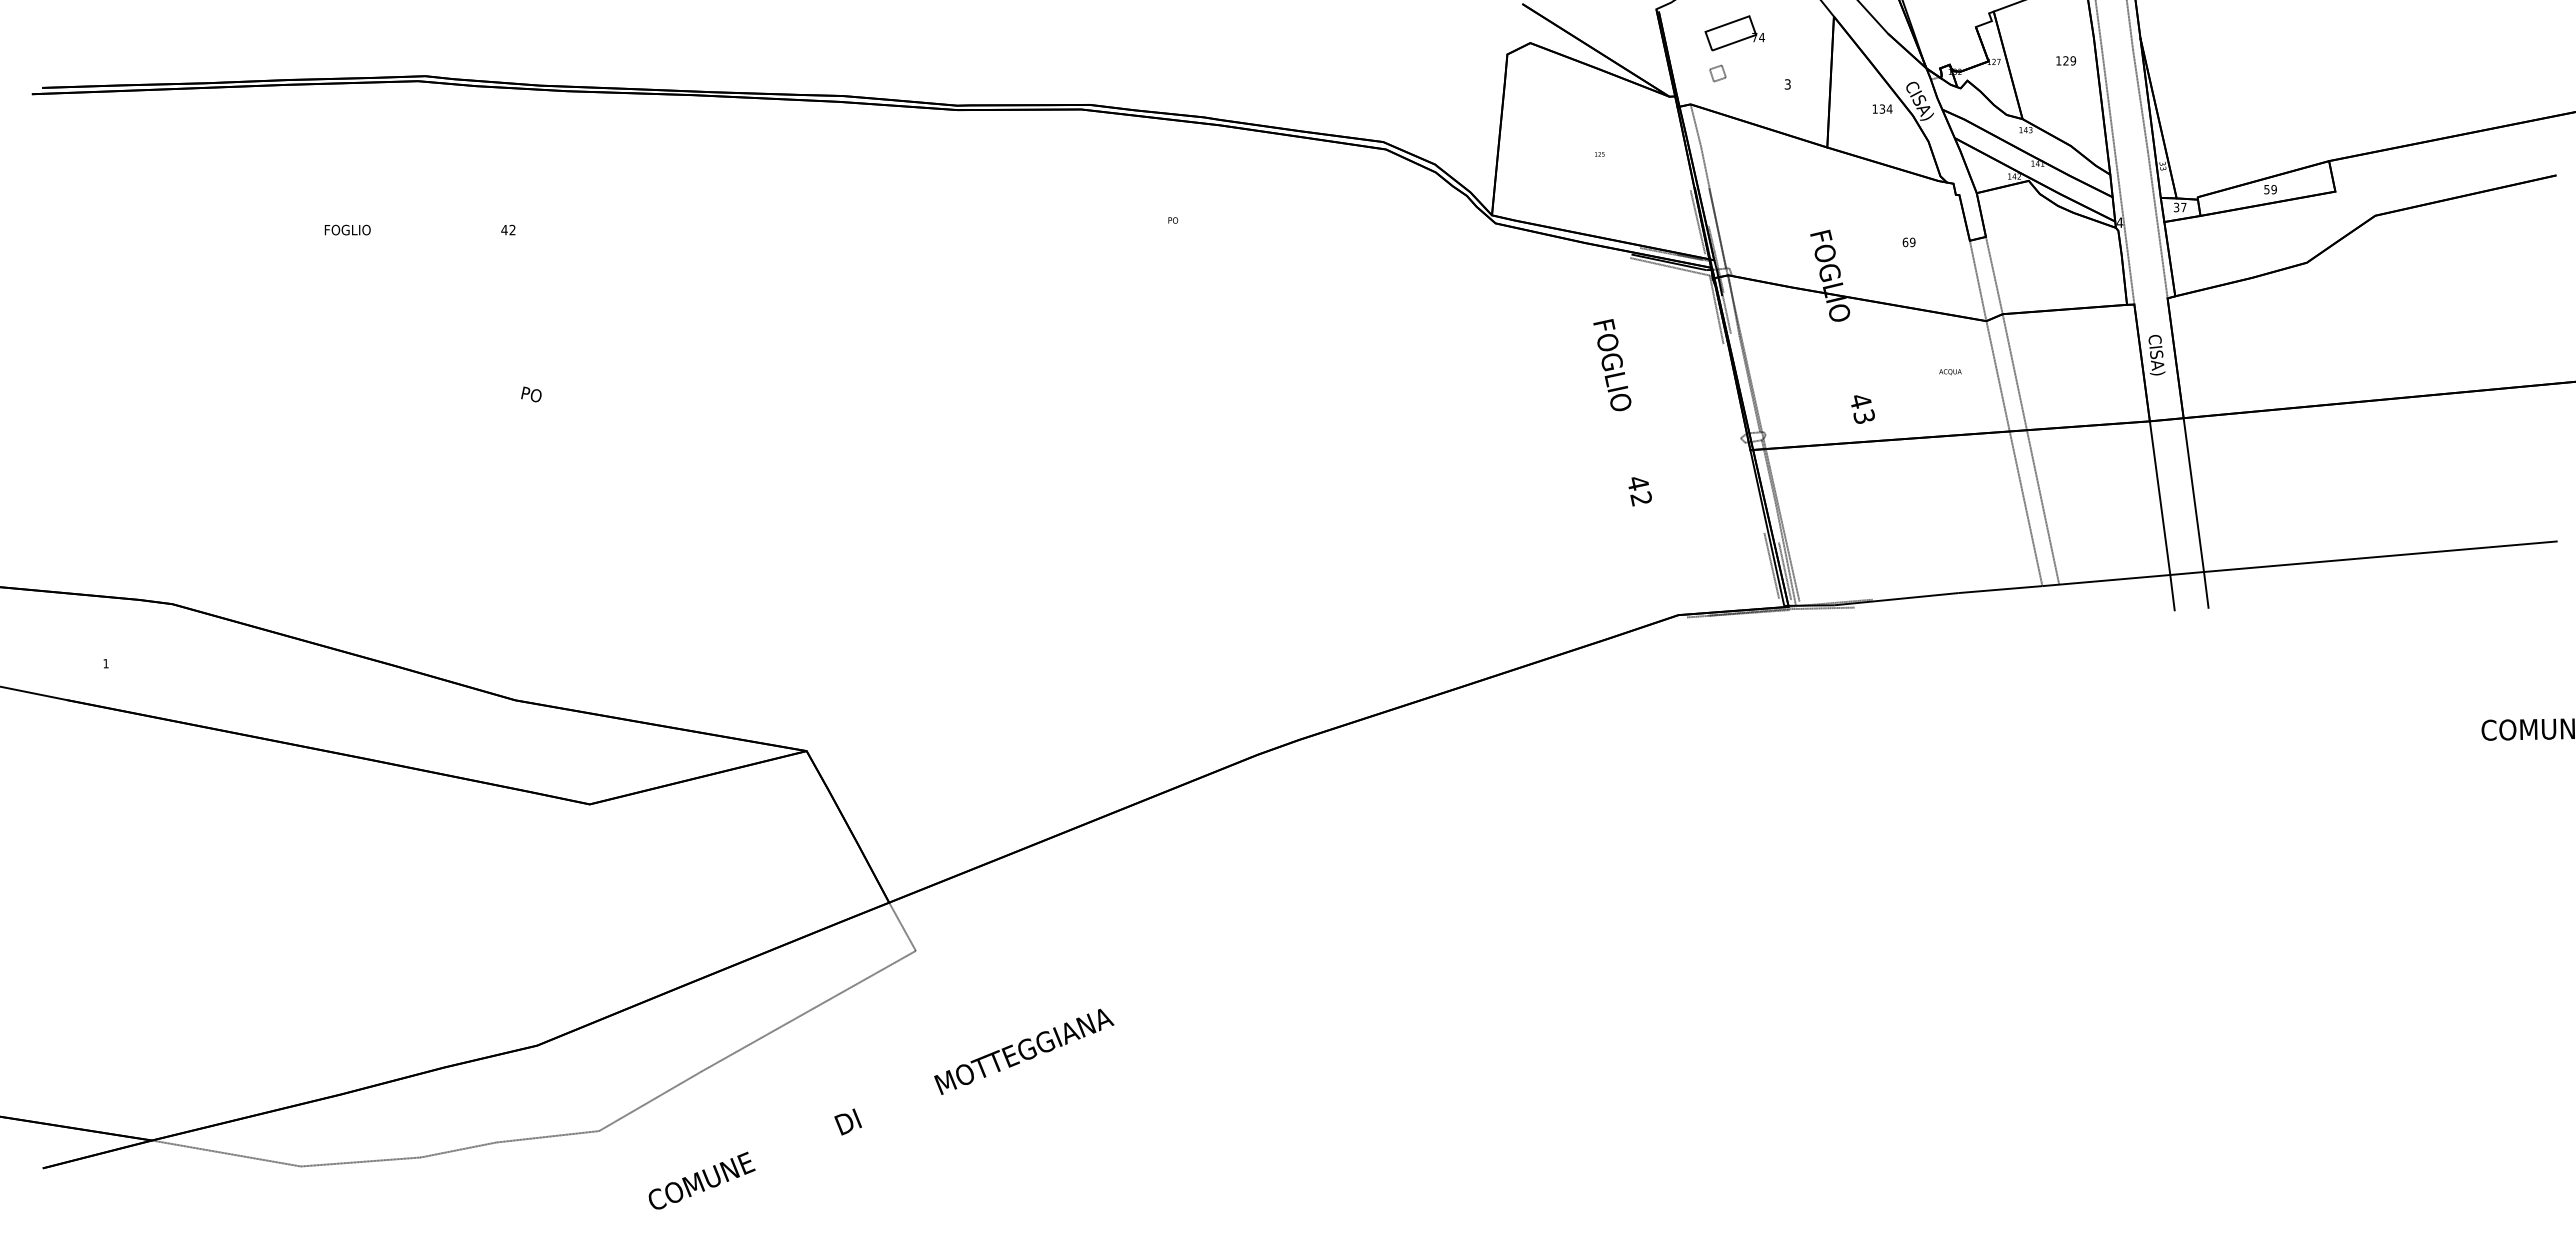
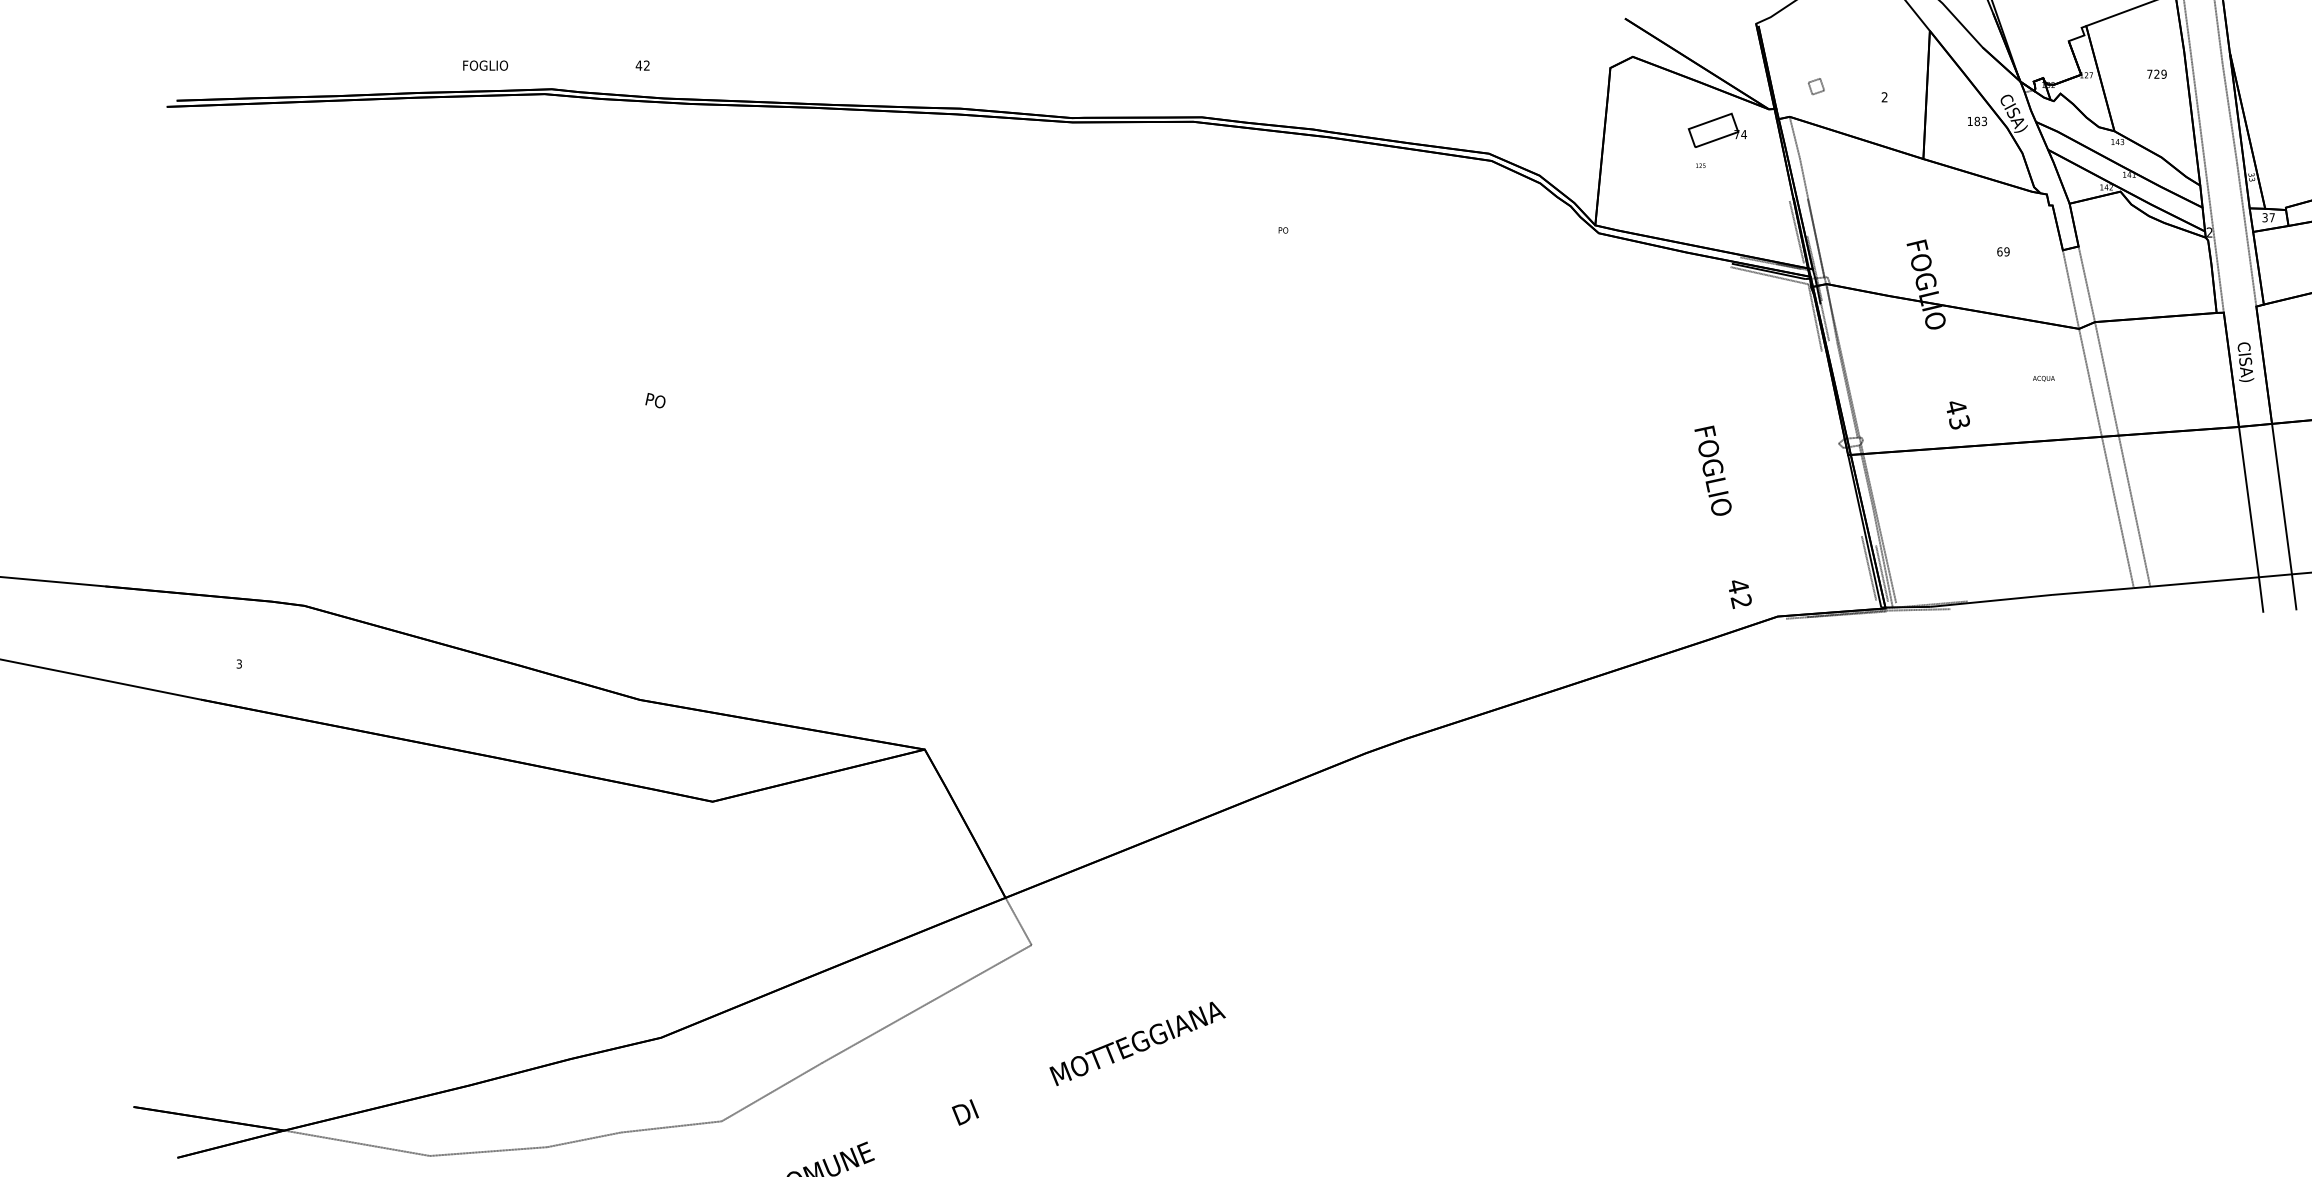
part: (1734, 33) -> (1717, 130), moved
text: (2058, 60) -> (2149, 73), 129 -> 729
text: (1787, 84) -> (1884, 97), 3 -> 2
text: (1885, 108) -> (1980, 120), 134 -> 183
text: (2119, 222) -> (2209, 232), 4 -> 2
text: (419, 229) -> (555, 65), moved
text: (1622, 412) -> (1723, 517), moved
text: (105, 663) -> (238, 663), 1 -> 3

